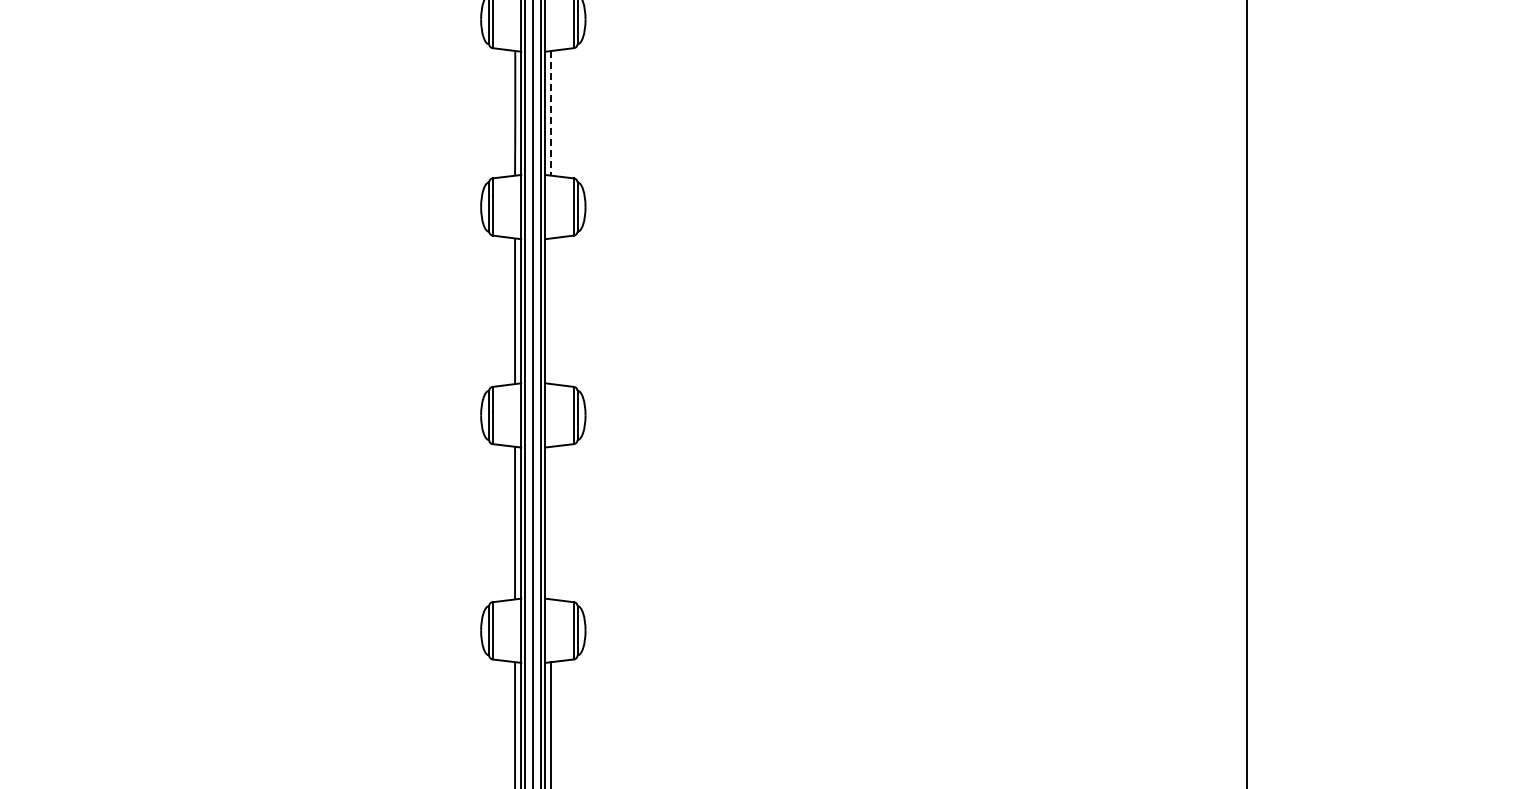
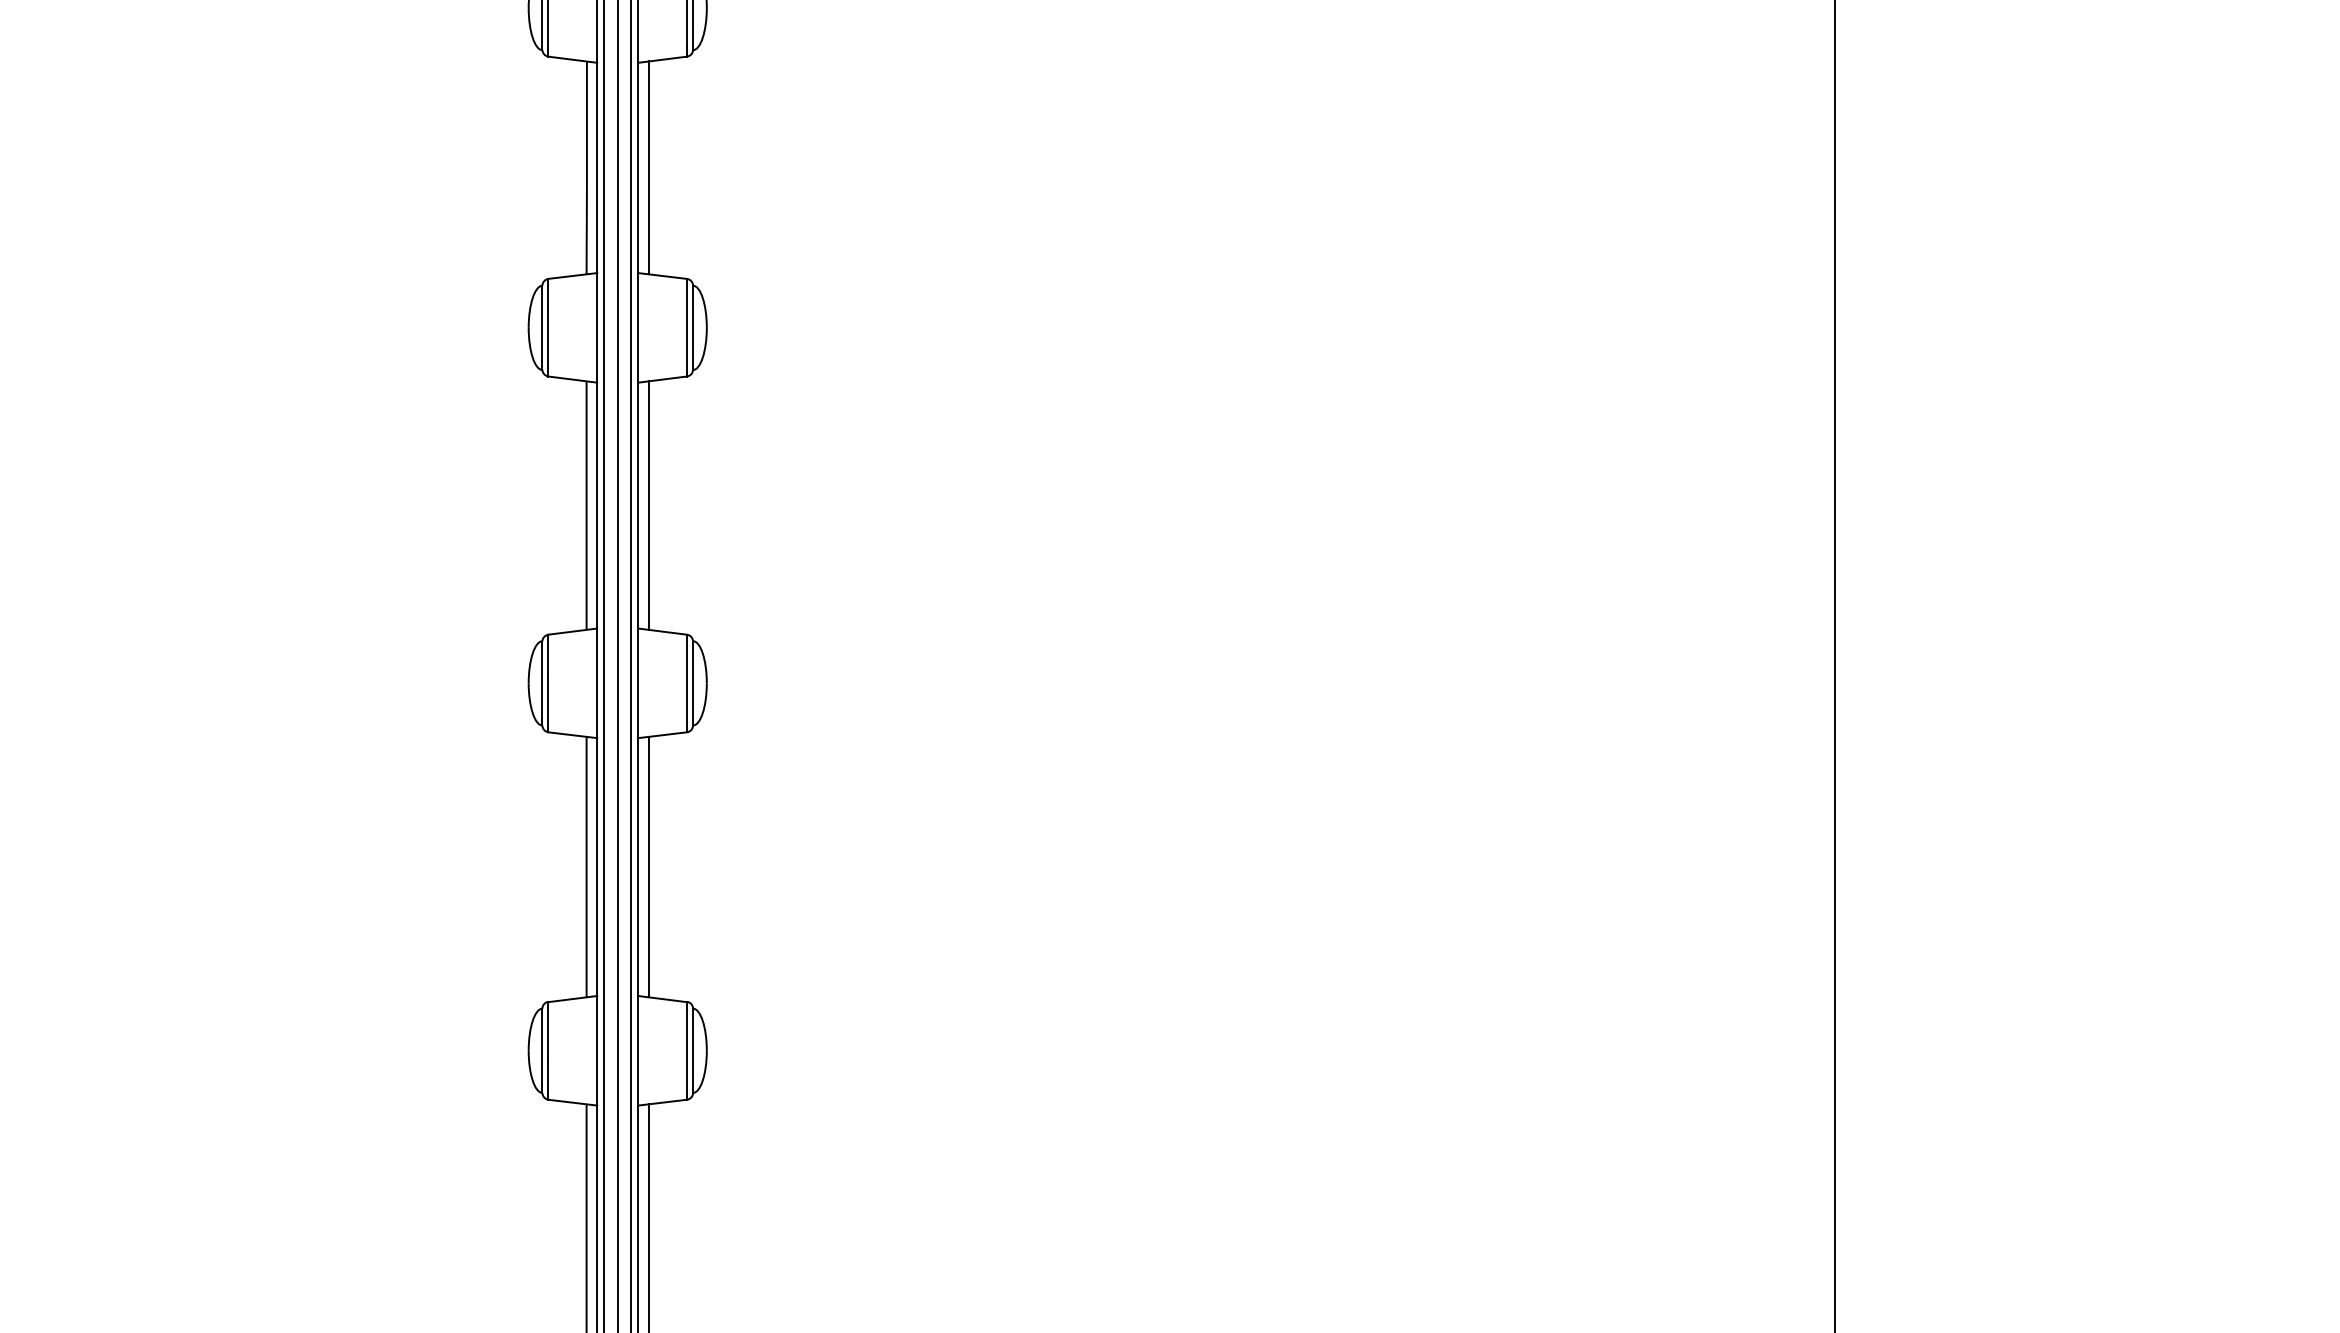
line: (551, 113) -> (648, 168), dashed -> solid
line: (551, 311) -> (648, 506), added
line: (551, 522) -> (648, 866), added

